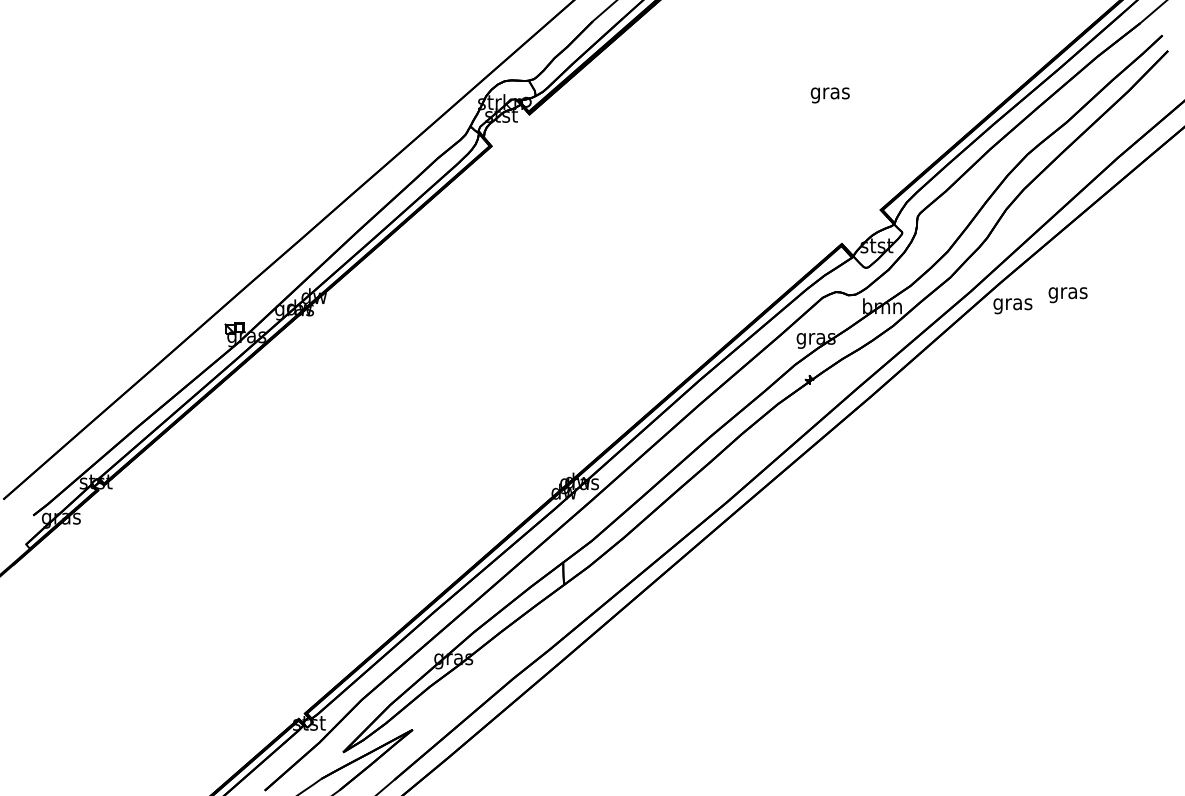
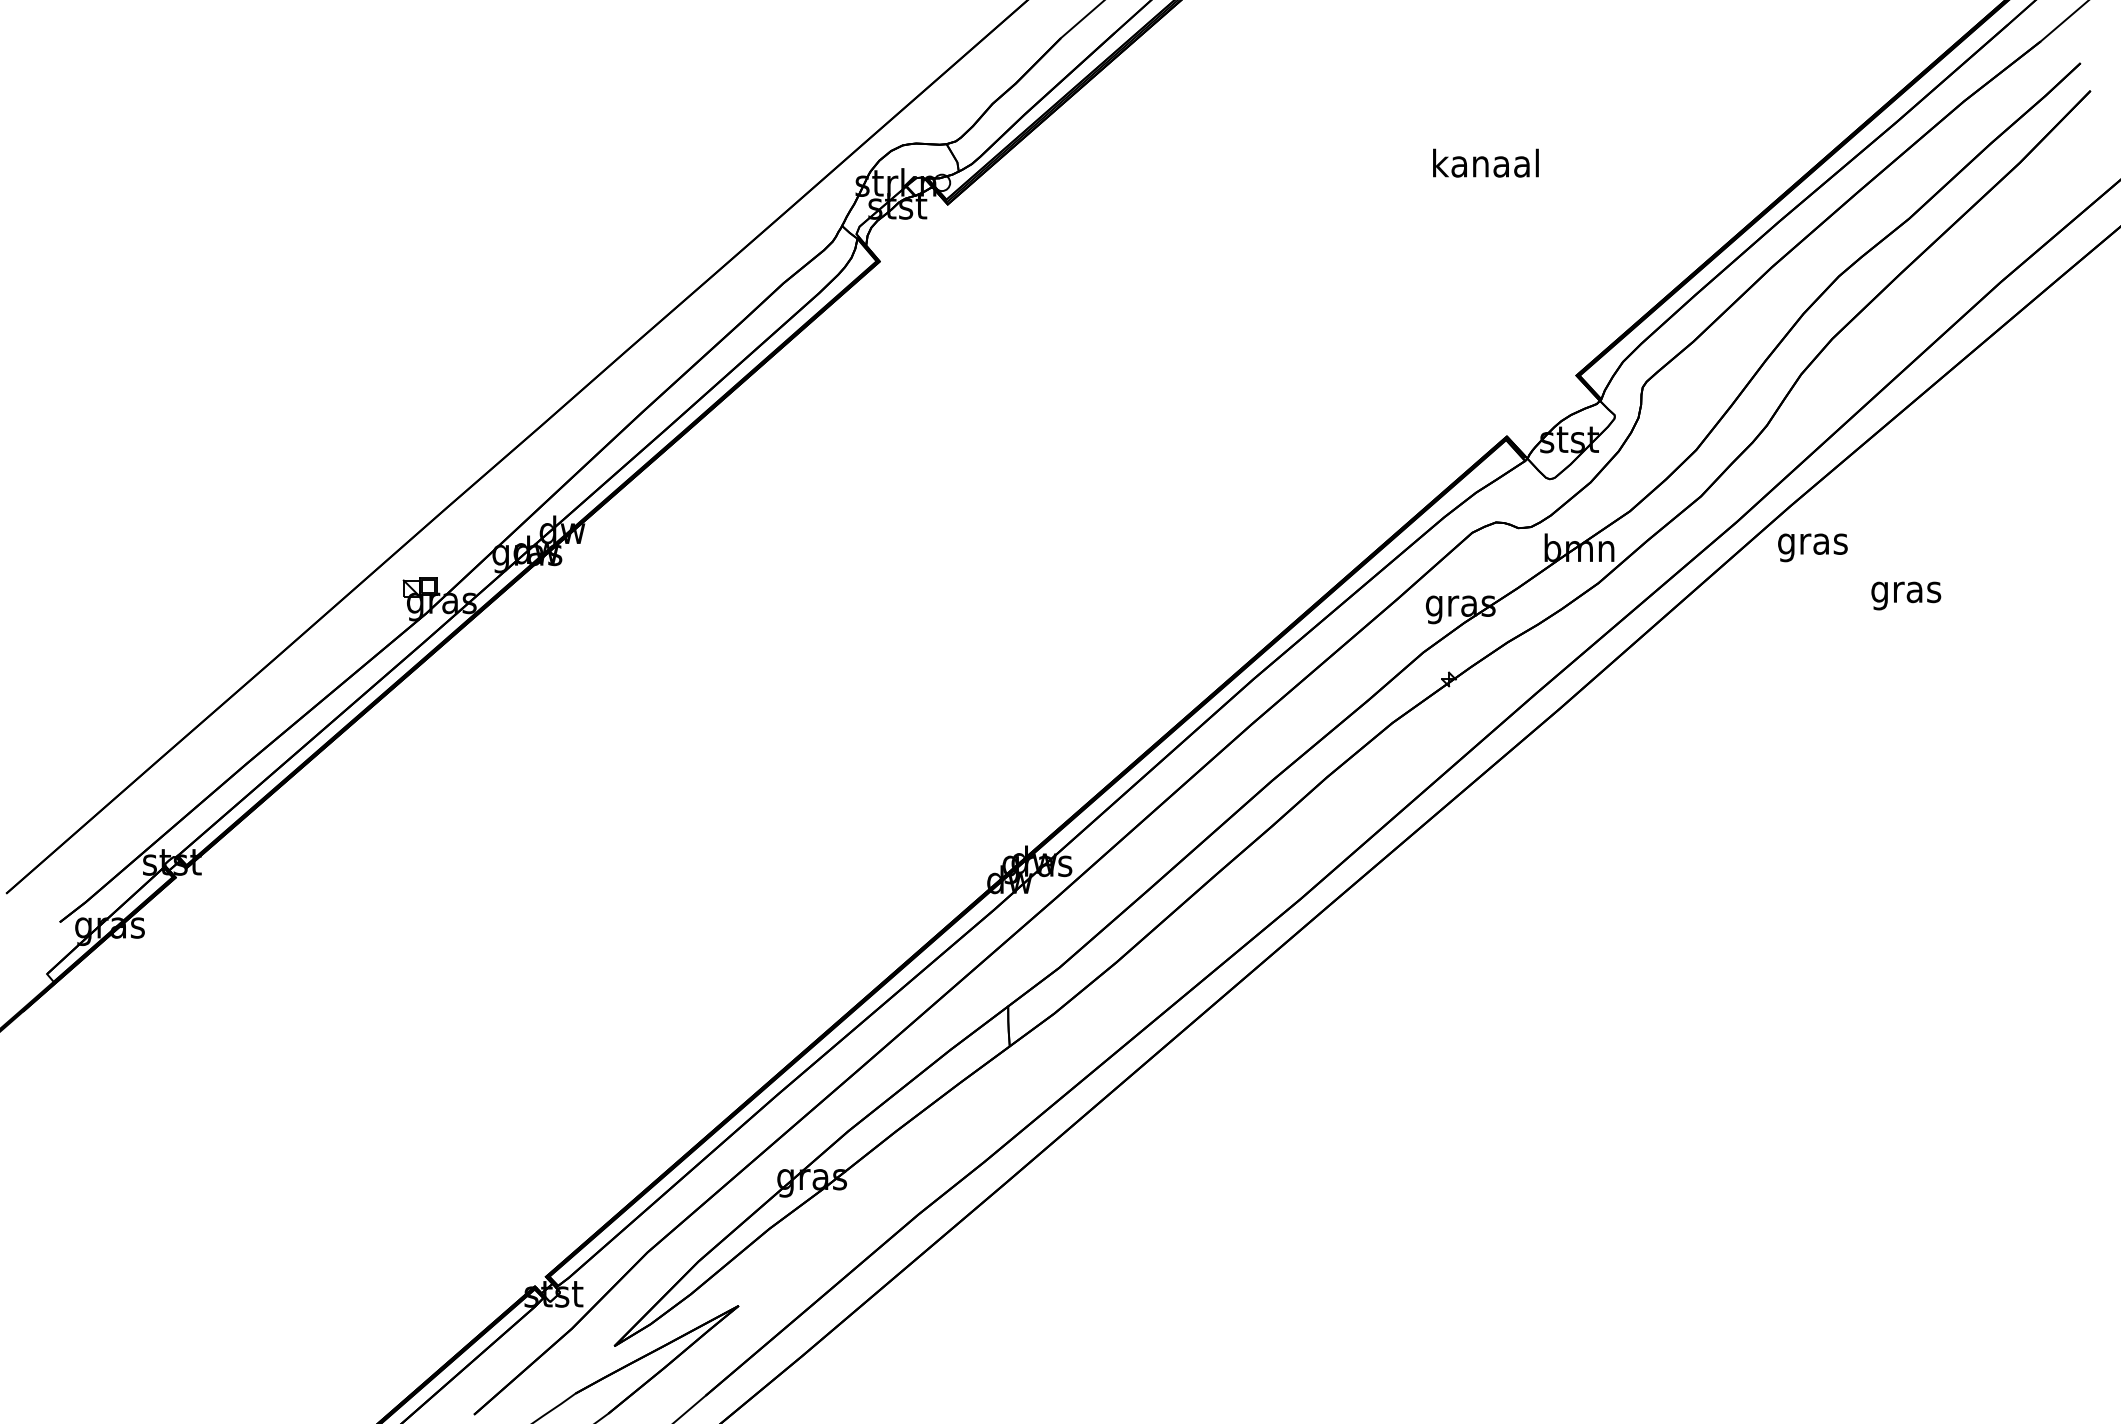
text: (829, 93) -> (1484, 167), gras -> kanaal
text: (1067, 295) -> (1905, 596), moved

